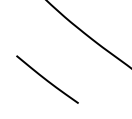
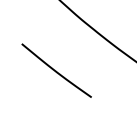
curve: (47, 79) -> (56, 70), moved

